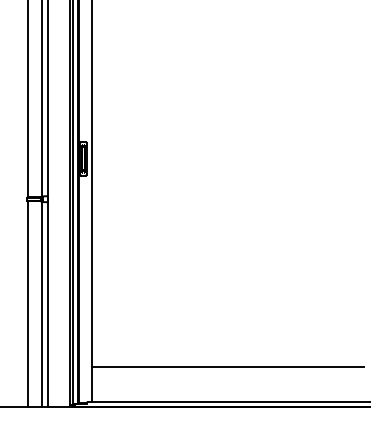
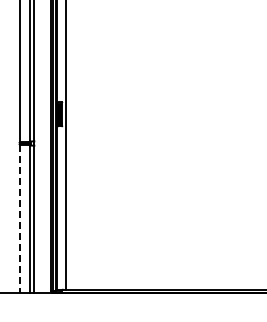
line: (28, 304) -> (20, 219), solid -> dashed
line: (227, 365) -> (163, 263), removed

